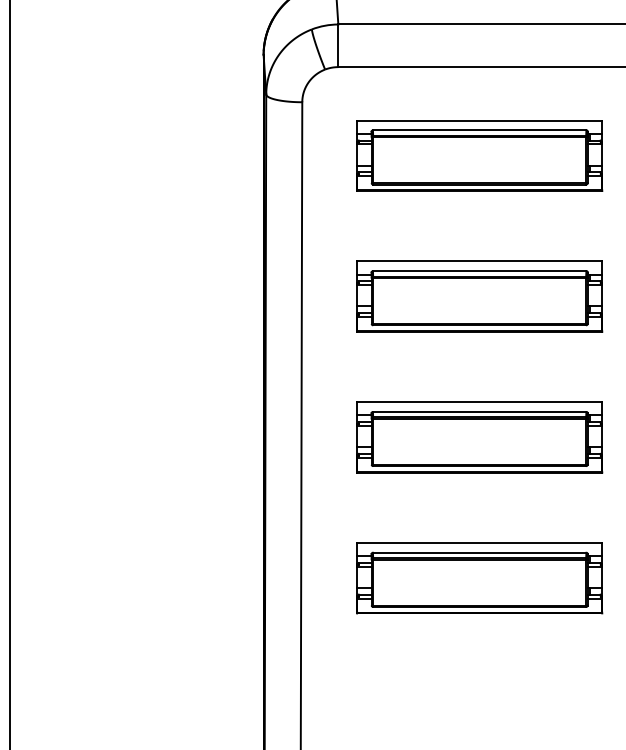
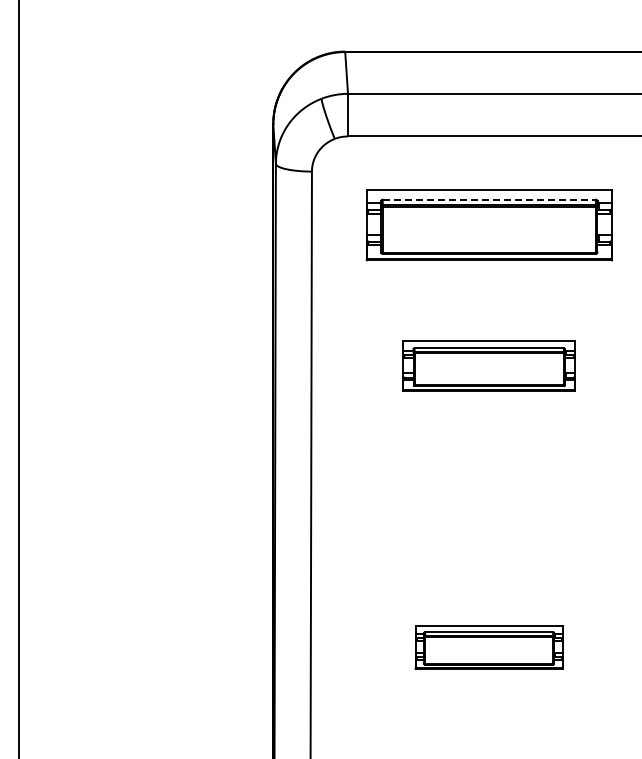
line: (479, 130) -> (489, 199), solid -> dashed
part: (478, 297) -> (488, 366), size x0.7
part: (478, 437) -> (488, 506), removed
part: (478, 578) -> (488, 647), size x0.6

